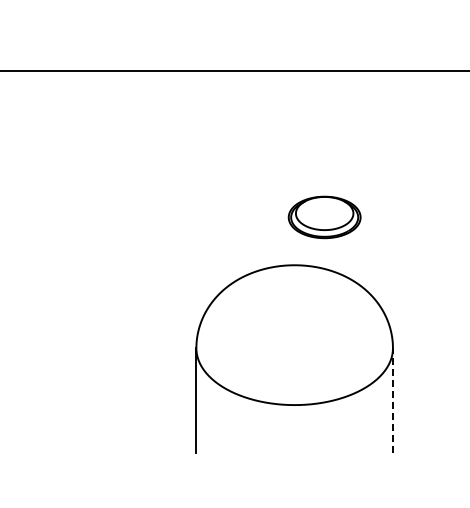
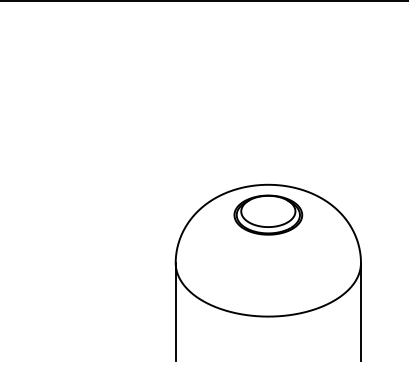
part: (324, 217) -> (268, 215), moved
line: (392, 399) -> (360, 311), dashed -> solid

